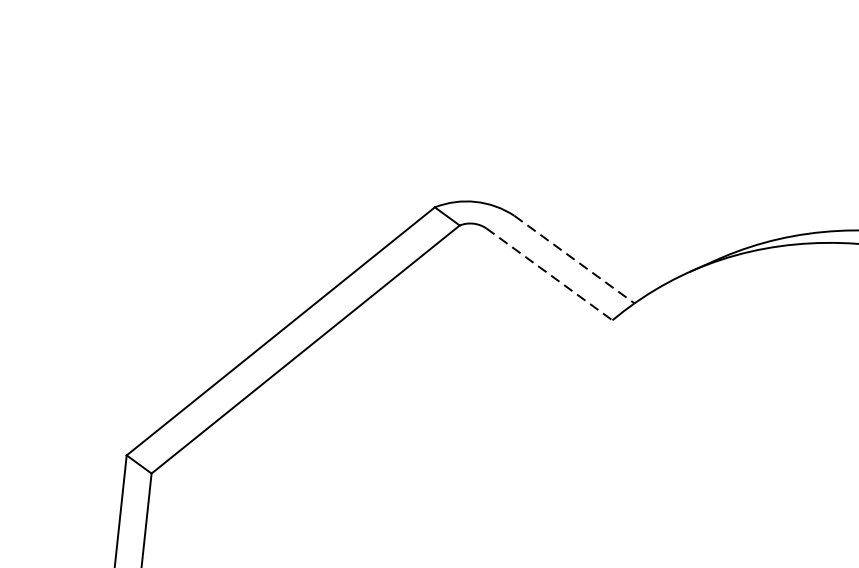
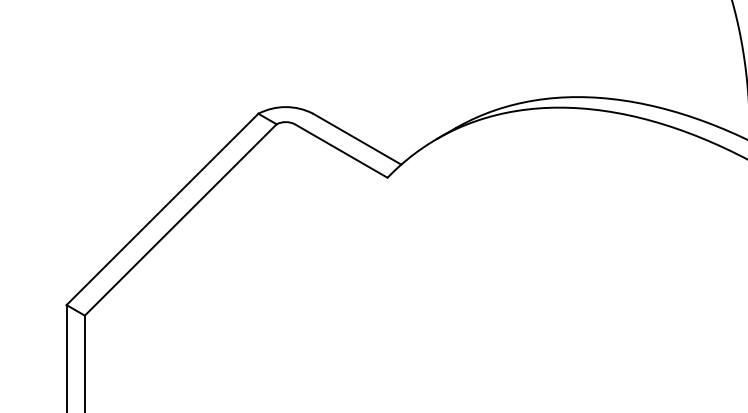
line: (574, 260) -> (357, 139), dashed -> solid
line: (549, 275) -> (341, 151), dashed -> solid

